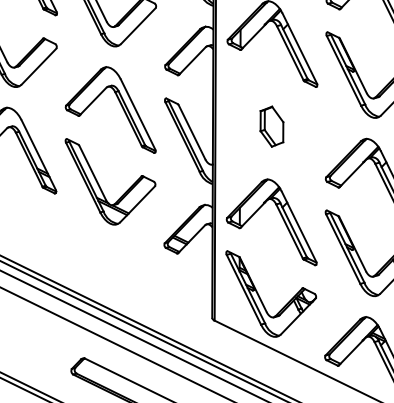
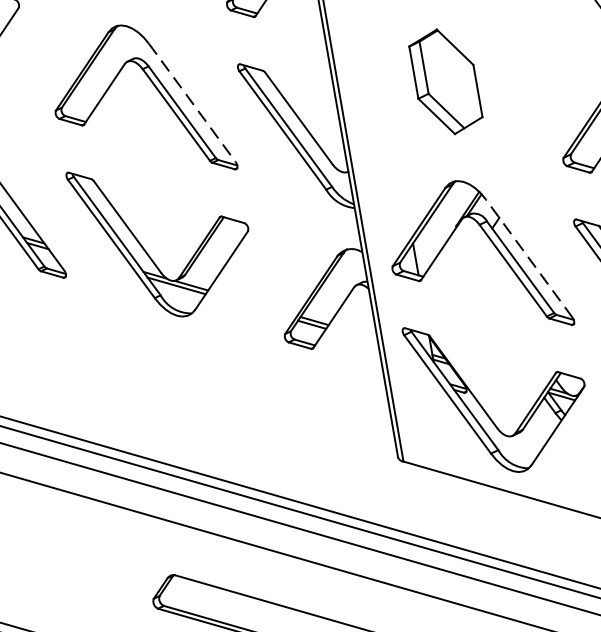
line: (138, 114) -> (193, 103), solid -> dashed
part: (271, 126) -> (444, 81), size x1.4
line: (299, 226) -> (530, 258), solid -> dashed

